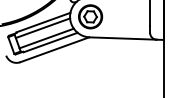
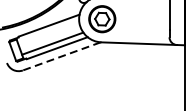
line: (42, 28) -> (48, 32), removed
line: (54, 49) -> (61, 56), solid -> dashed

